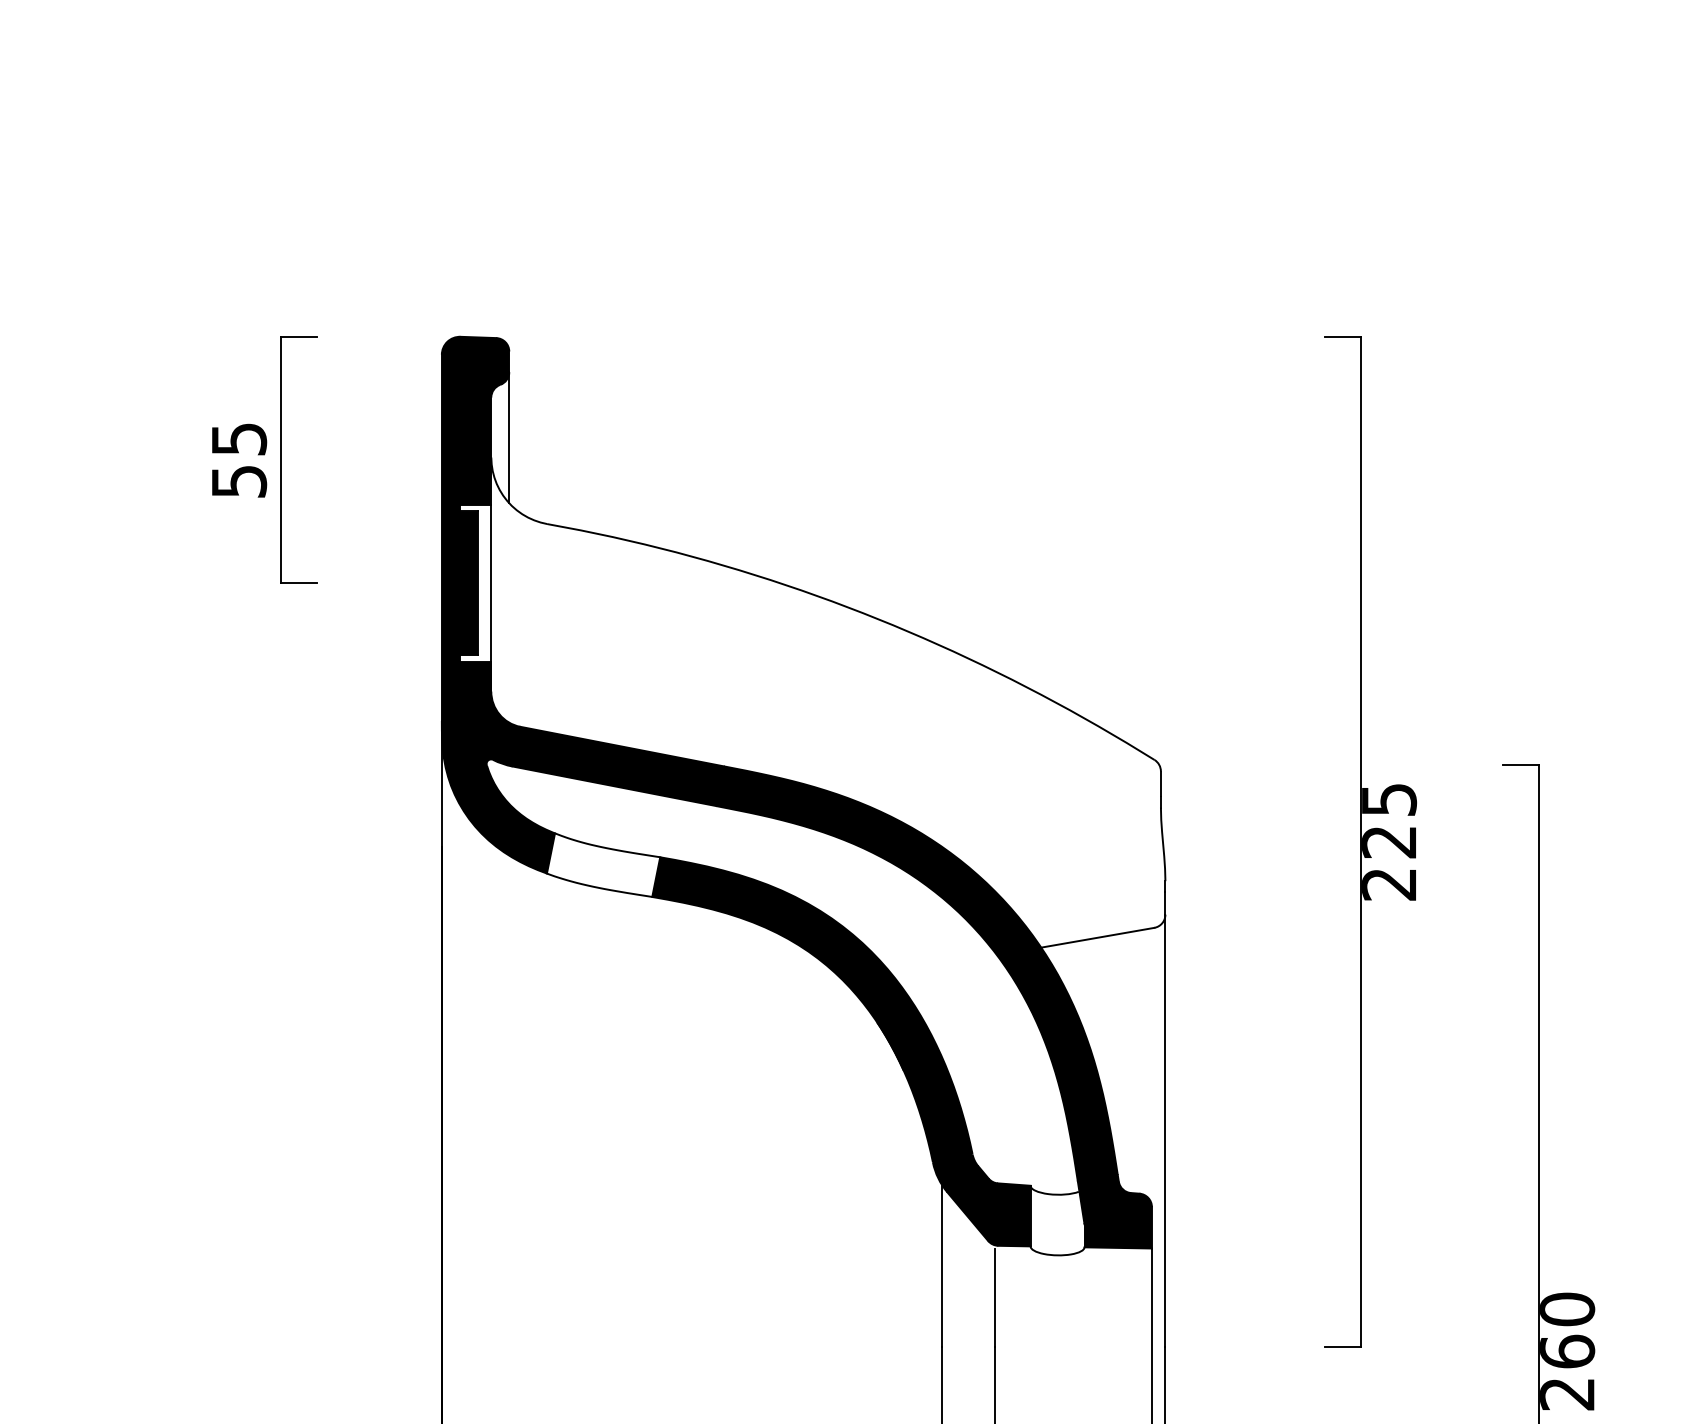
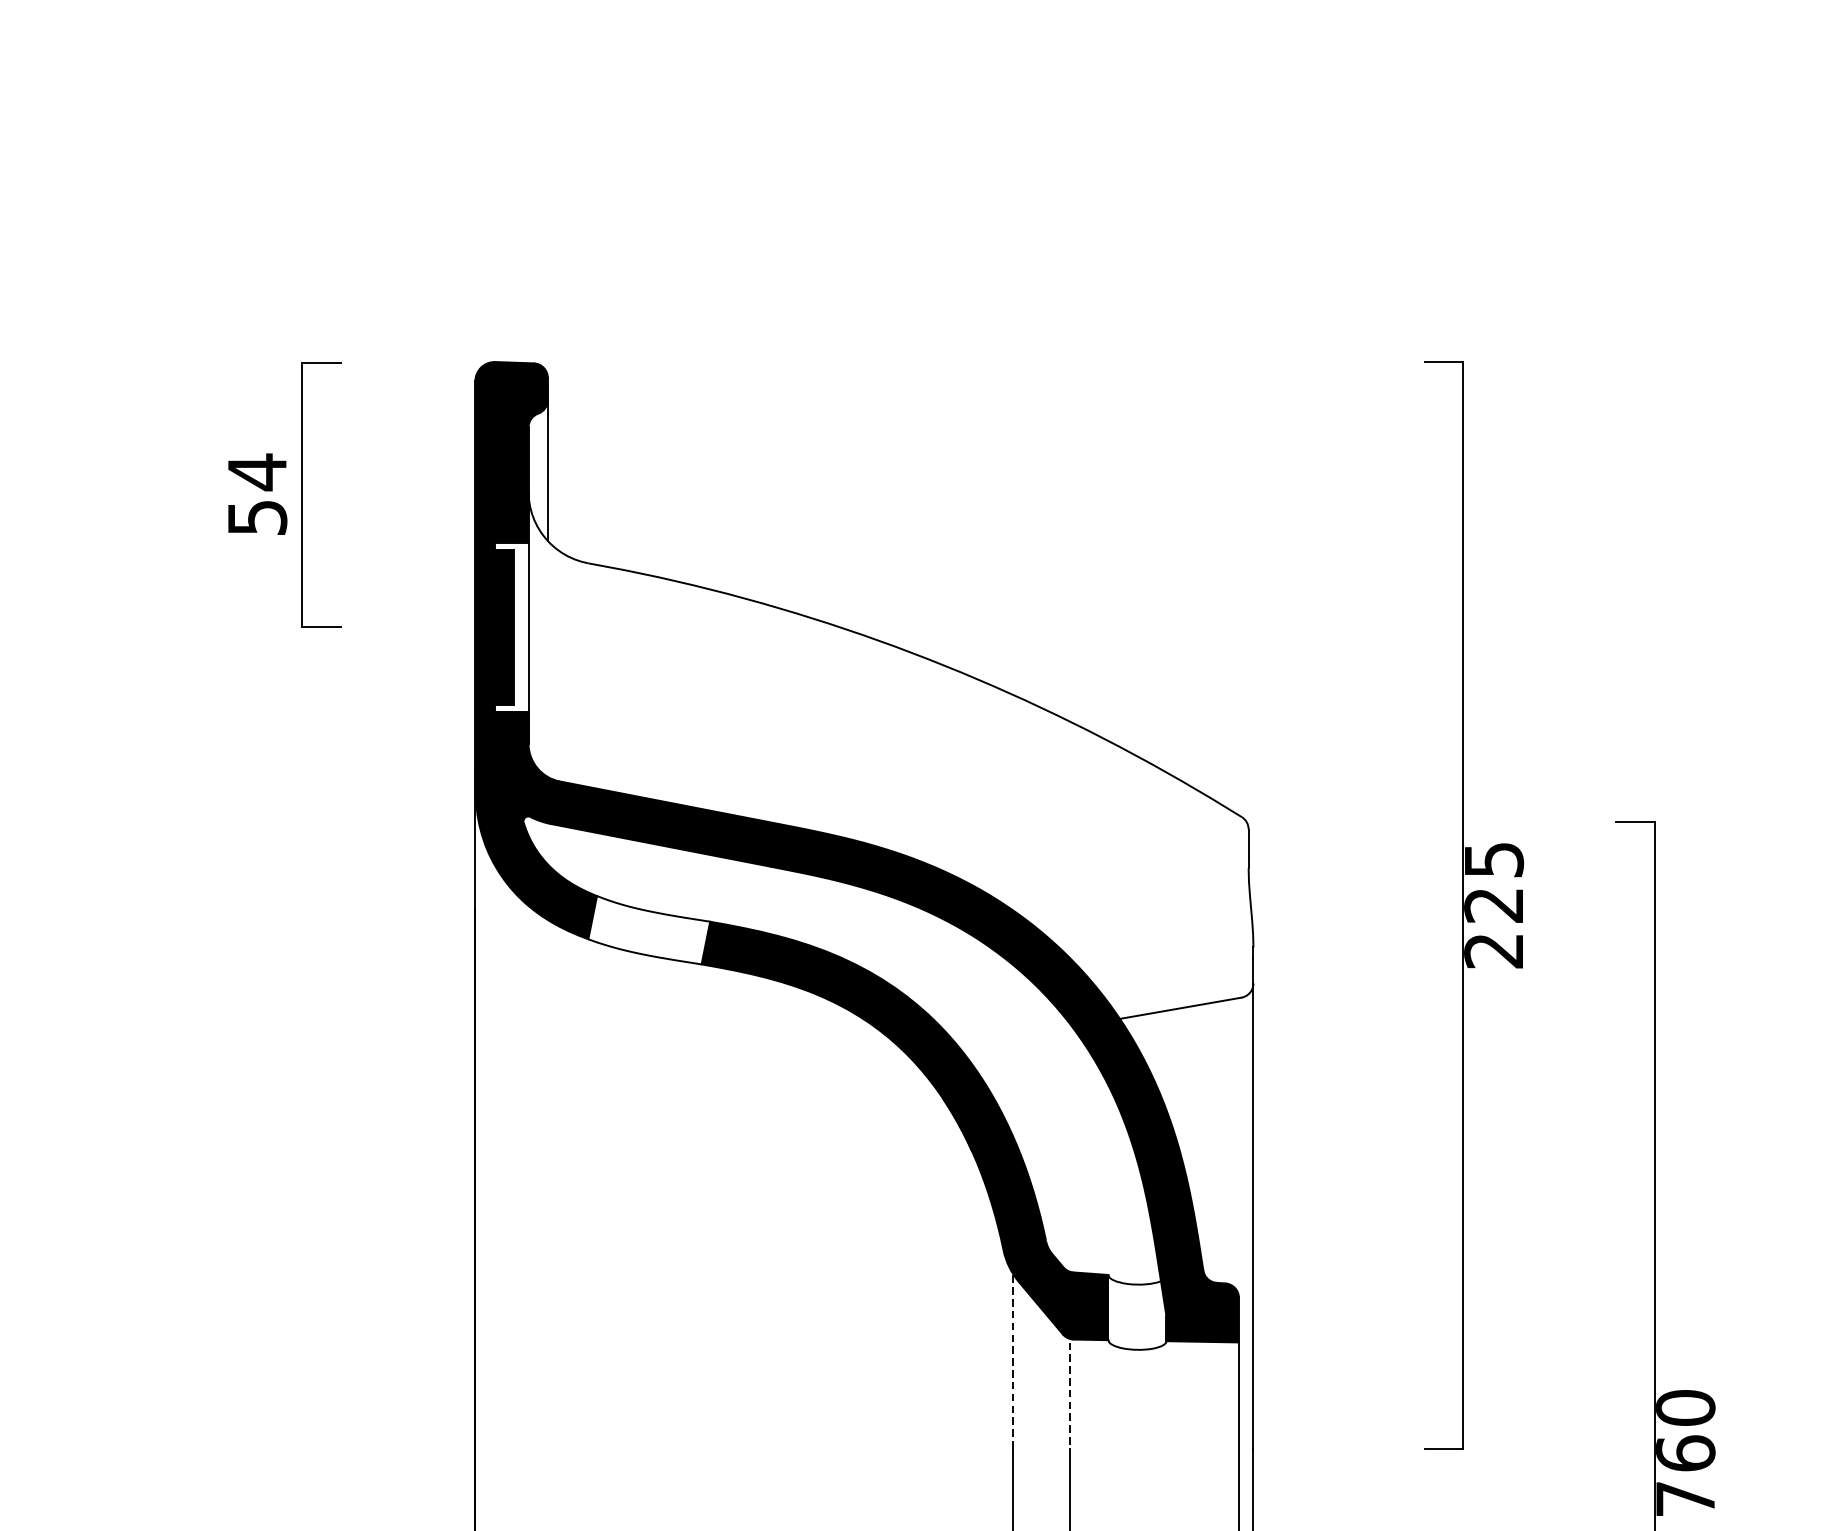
text: (239, 439) -> (257, 472), 55 -> 54
line: (942, 1266) -> (1013, 1361), solid -> dashed
line: (994, 1298) -> (1069, 1396), solid -> dashed
text: (1567, 1394) -> (1685, 1499), 260 -> 760

